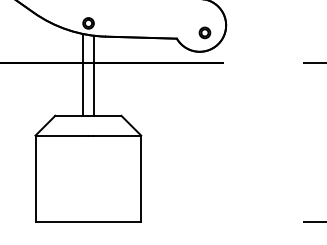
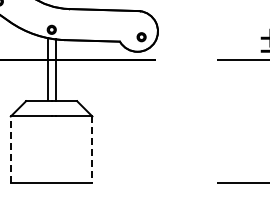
line: (35, 178) -> (10, 149), solid -> dashed
line: (141, 179) -> (92, 150), solid -> dashed

